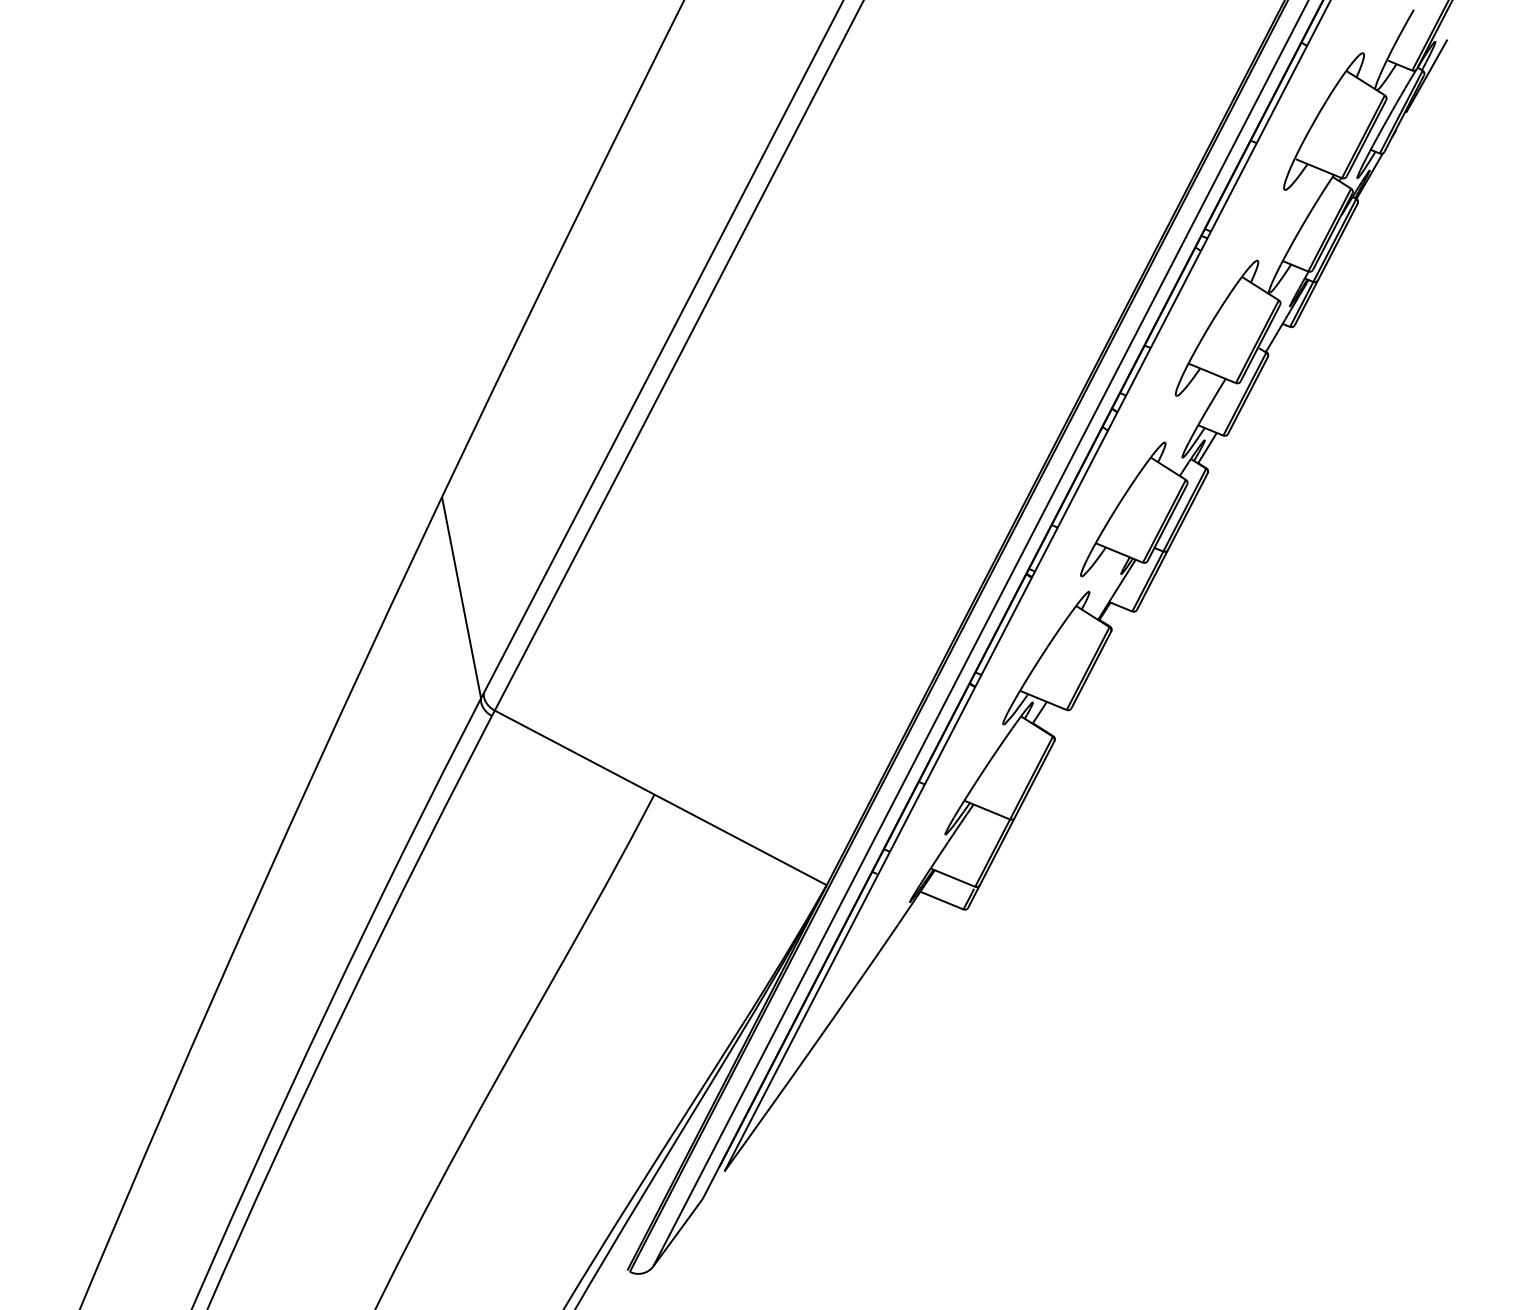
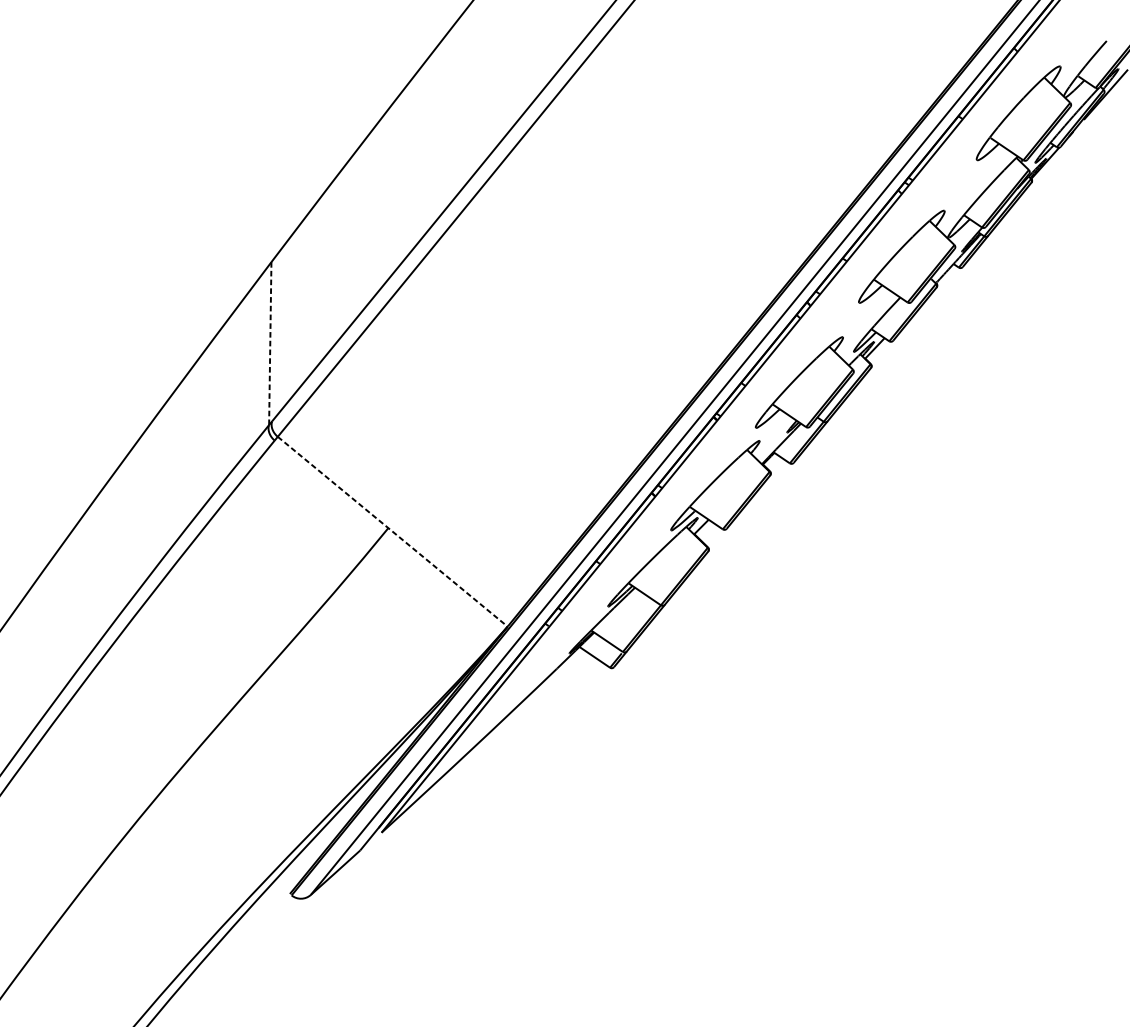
line: (461, 597) -> (270, 343), solid -> dashed
line: (660, 797) -> (392, 531), solid -> dashed

